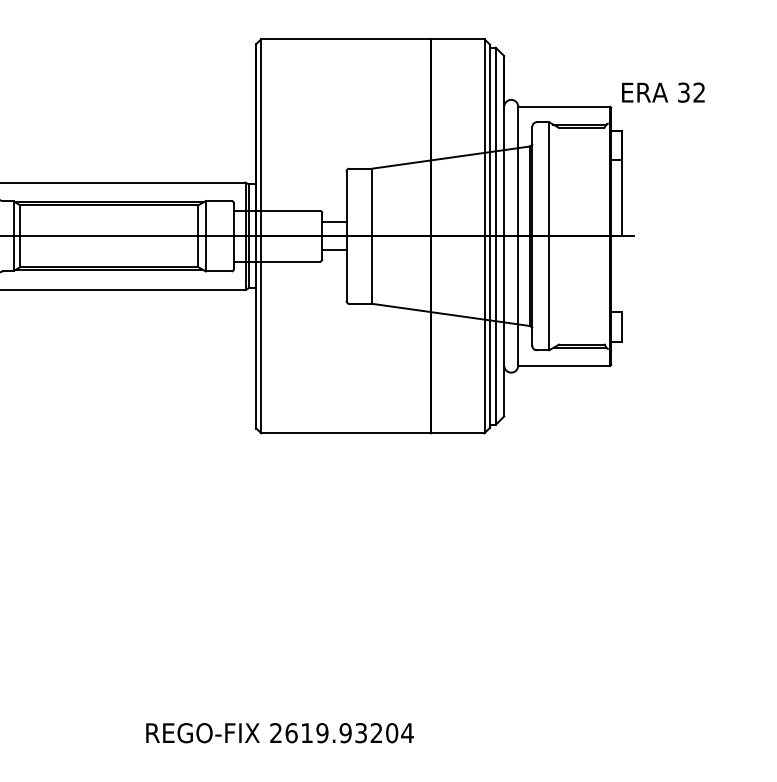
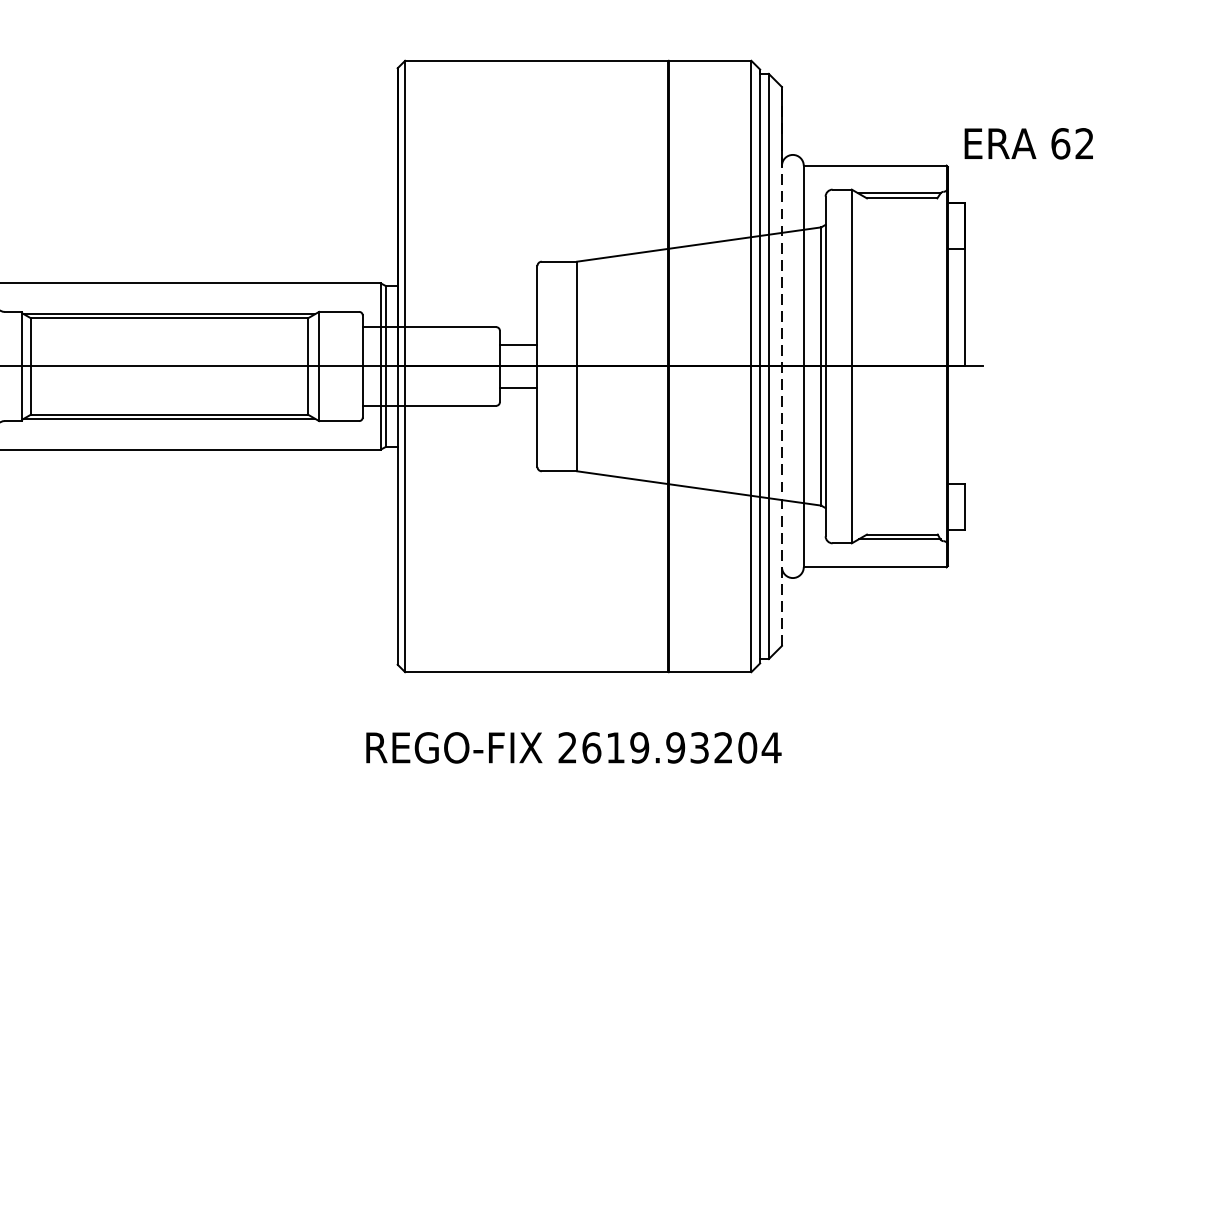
text: (684, 92) -> (1061, 143), 32 -> 62
line: (504, 235) -> (782, 365), solid -> dashed
text: (279, 733) -> (573, 748), moved

